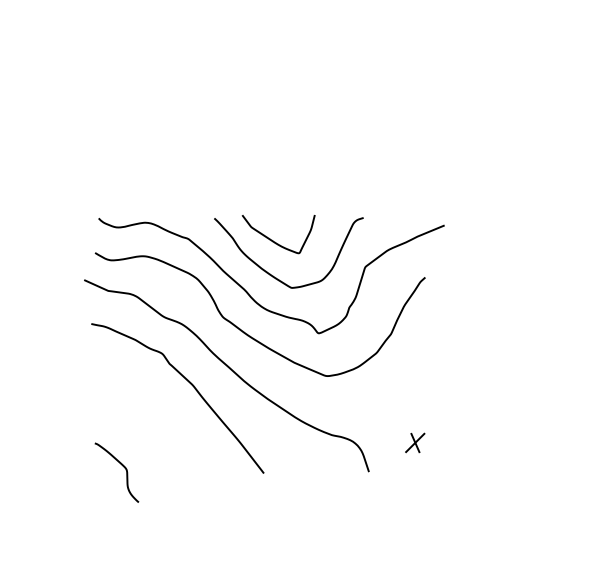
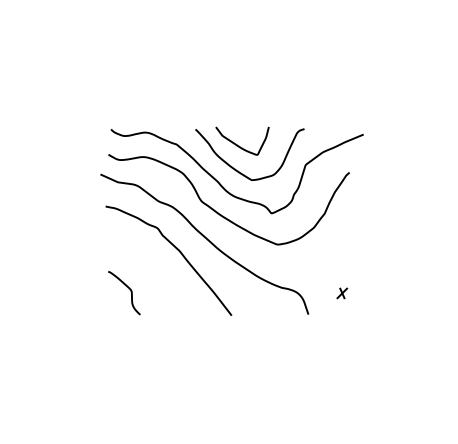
part: (415, 443) -> (342, 293), size x0.71
curve: (125, 471) -> (130, 292), moved

